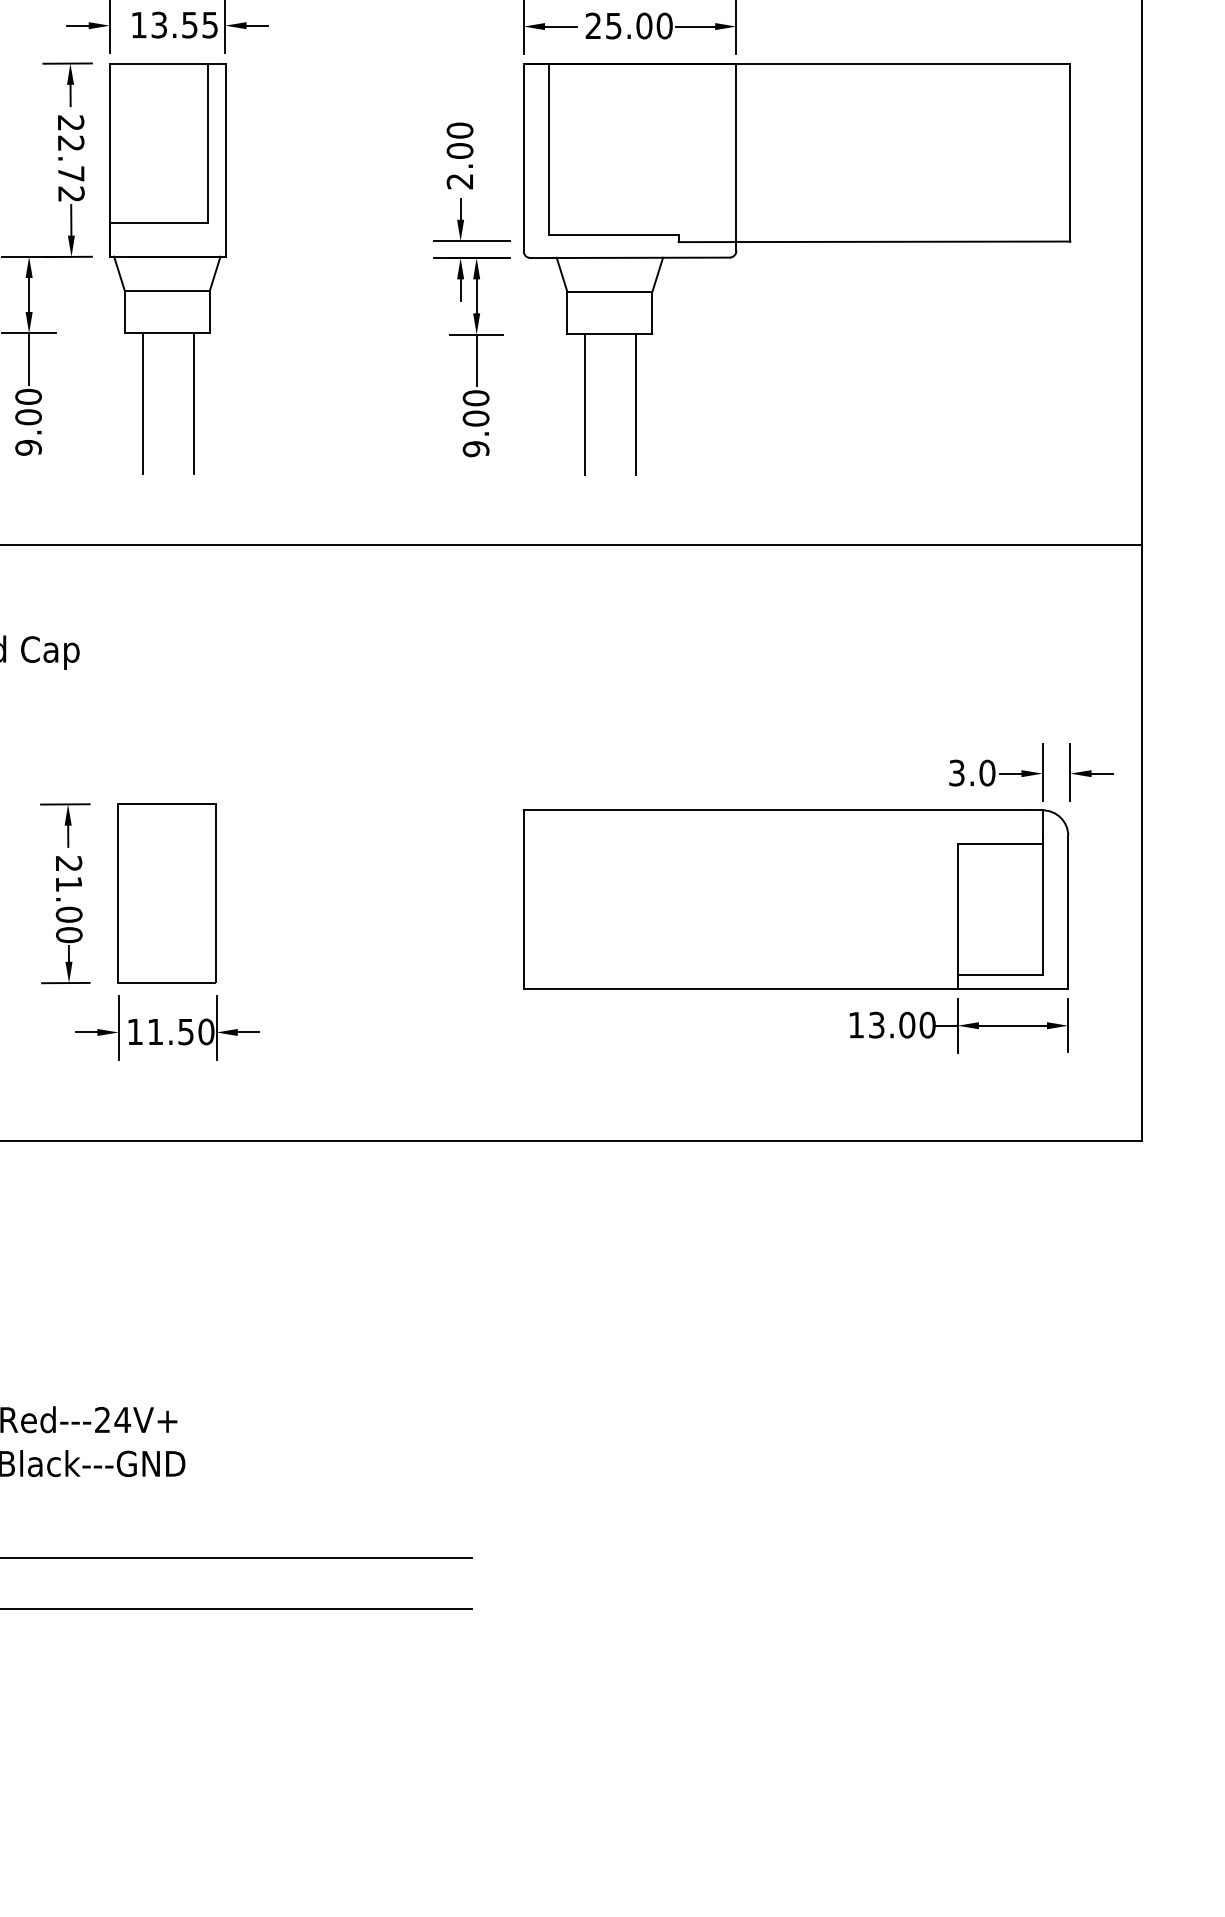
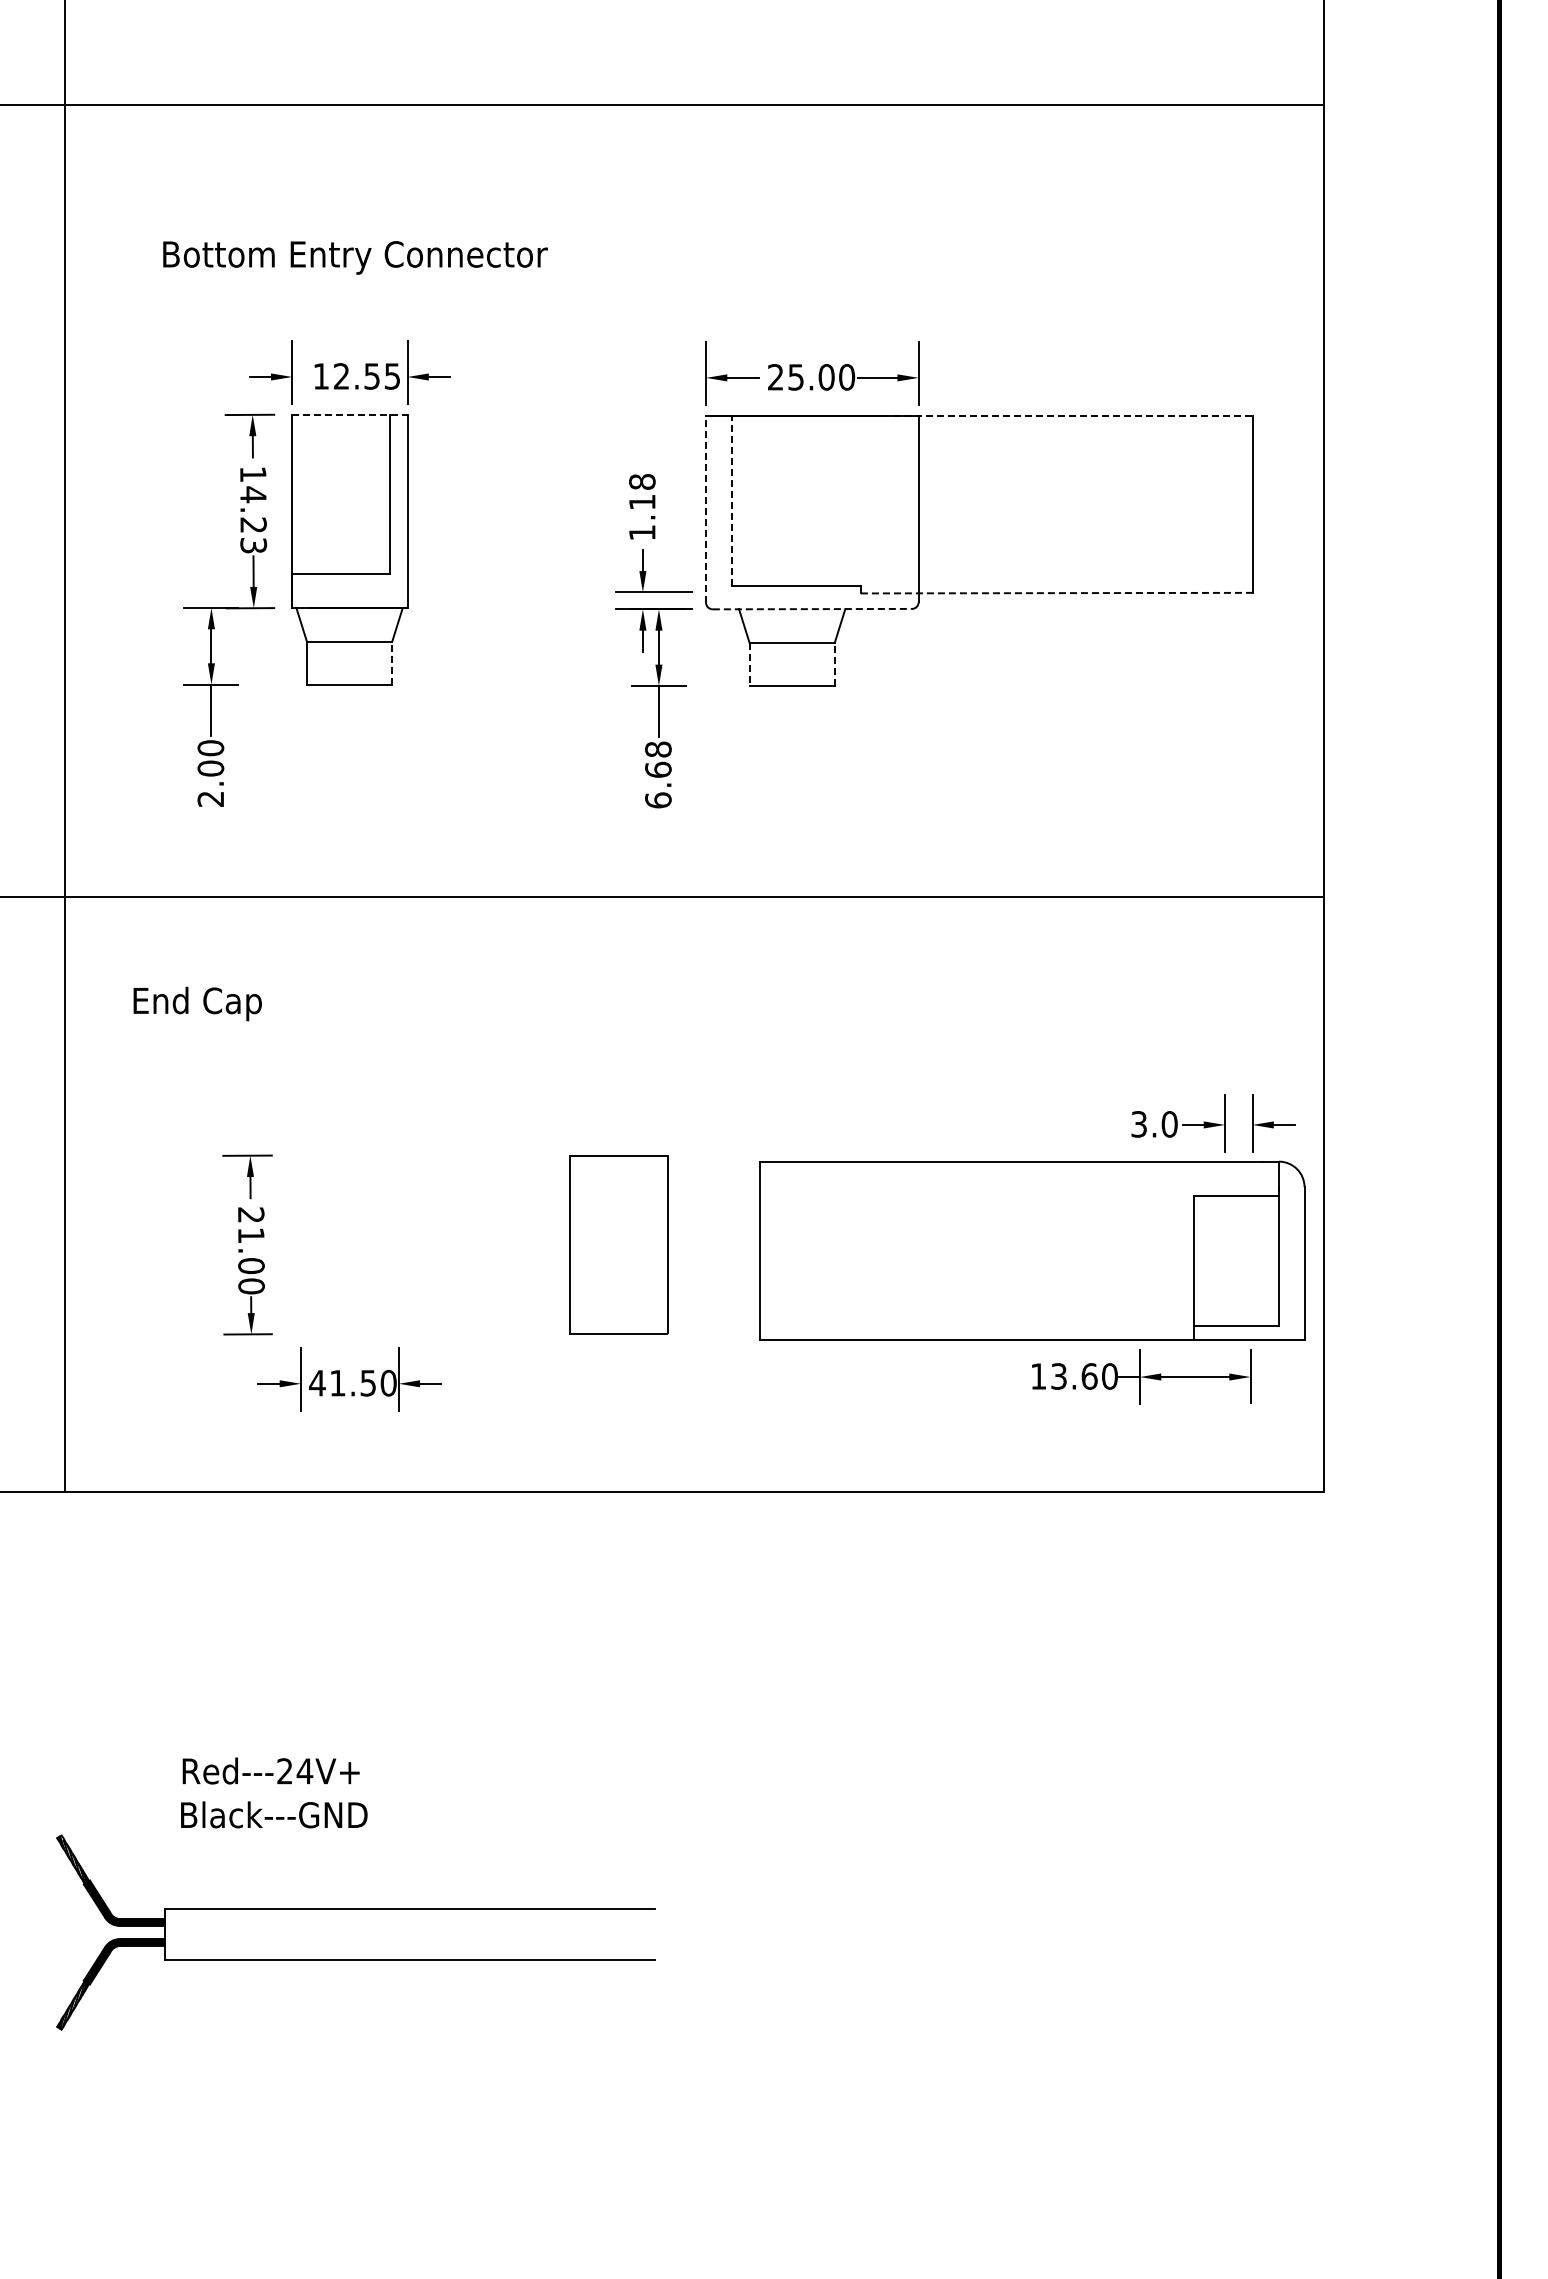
text: (159, 25) -> (341, 376), 13.55 -> 12.55
line: (168, 63) -> (350, 414), solid -> dashed
line: (885, 64) -> (1067, 415), solid -> dashed
line: (549, 149) -> (731, 500), solid -> dashed
text: (460, 156) -> (642, 507), 2.00 -> 1.18
line: (524, 157) -> (706, 508), solid -> dashed
text: (71, 158) -> (253, 509), 22.72 -> 14.23
line: (874, 242) -> (1056, 593), solid -> dashed
line: (630, 258) -> (812, 609), solid -> dashed
line: (210, 311) -> (392, 662), solid -> dashed
line: (652, 312) -> (834, 663), solid -> dashed
line: (567, 313) -> (749, 664), solid -> dashed
line: (142, 403) -> (324, 754), removed
line: (193, 403) -> (375, 754), removed
line: (585, 404) -> (767, 755), removed
line: (636, 404) -> (818, 755), removed
text: (476, 423) -> (658, 774), 9.00 -> 6.68
text: (28, 448) -> (210, 799), 9.00 -> 2.00
part: (166, 893) -> (618, 1244), moved
part: (796, 899) -> (1032, 1250), moved
text: (907, 1025) -> (1089, 1376), 13.00 -> 13.60
text: (135, 1032) -> (317, 1383), 11.50 -> 41.50

